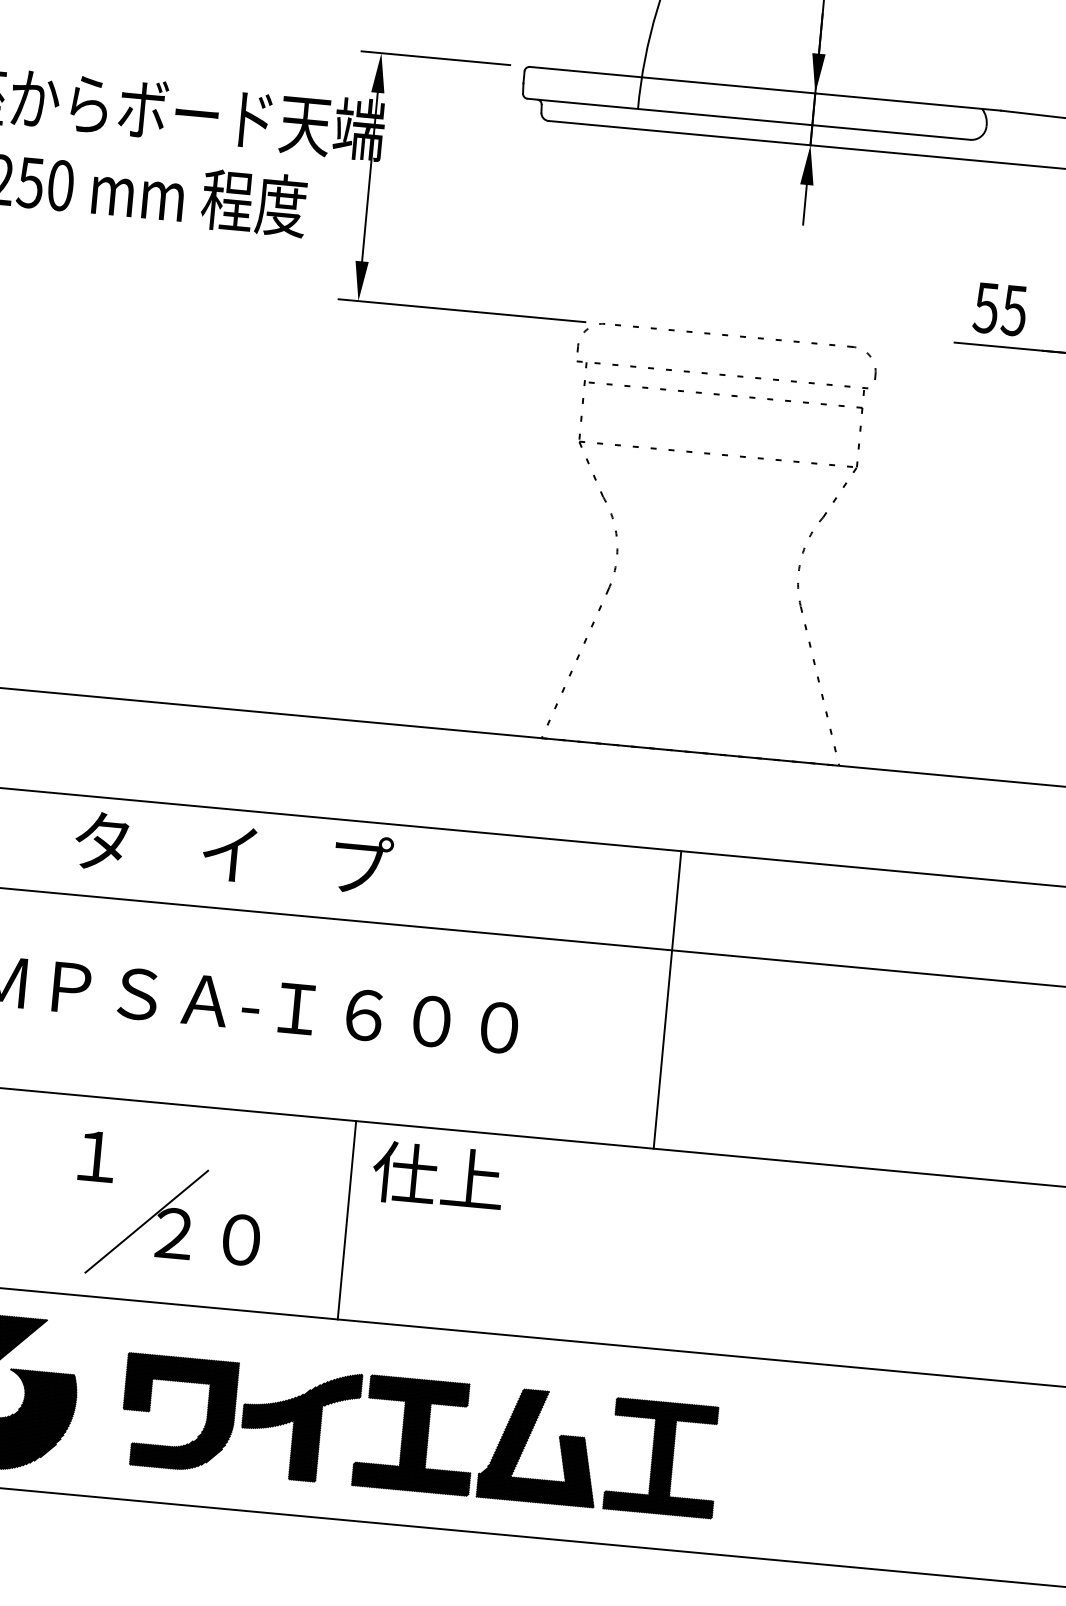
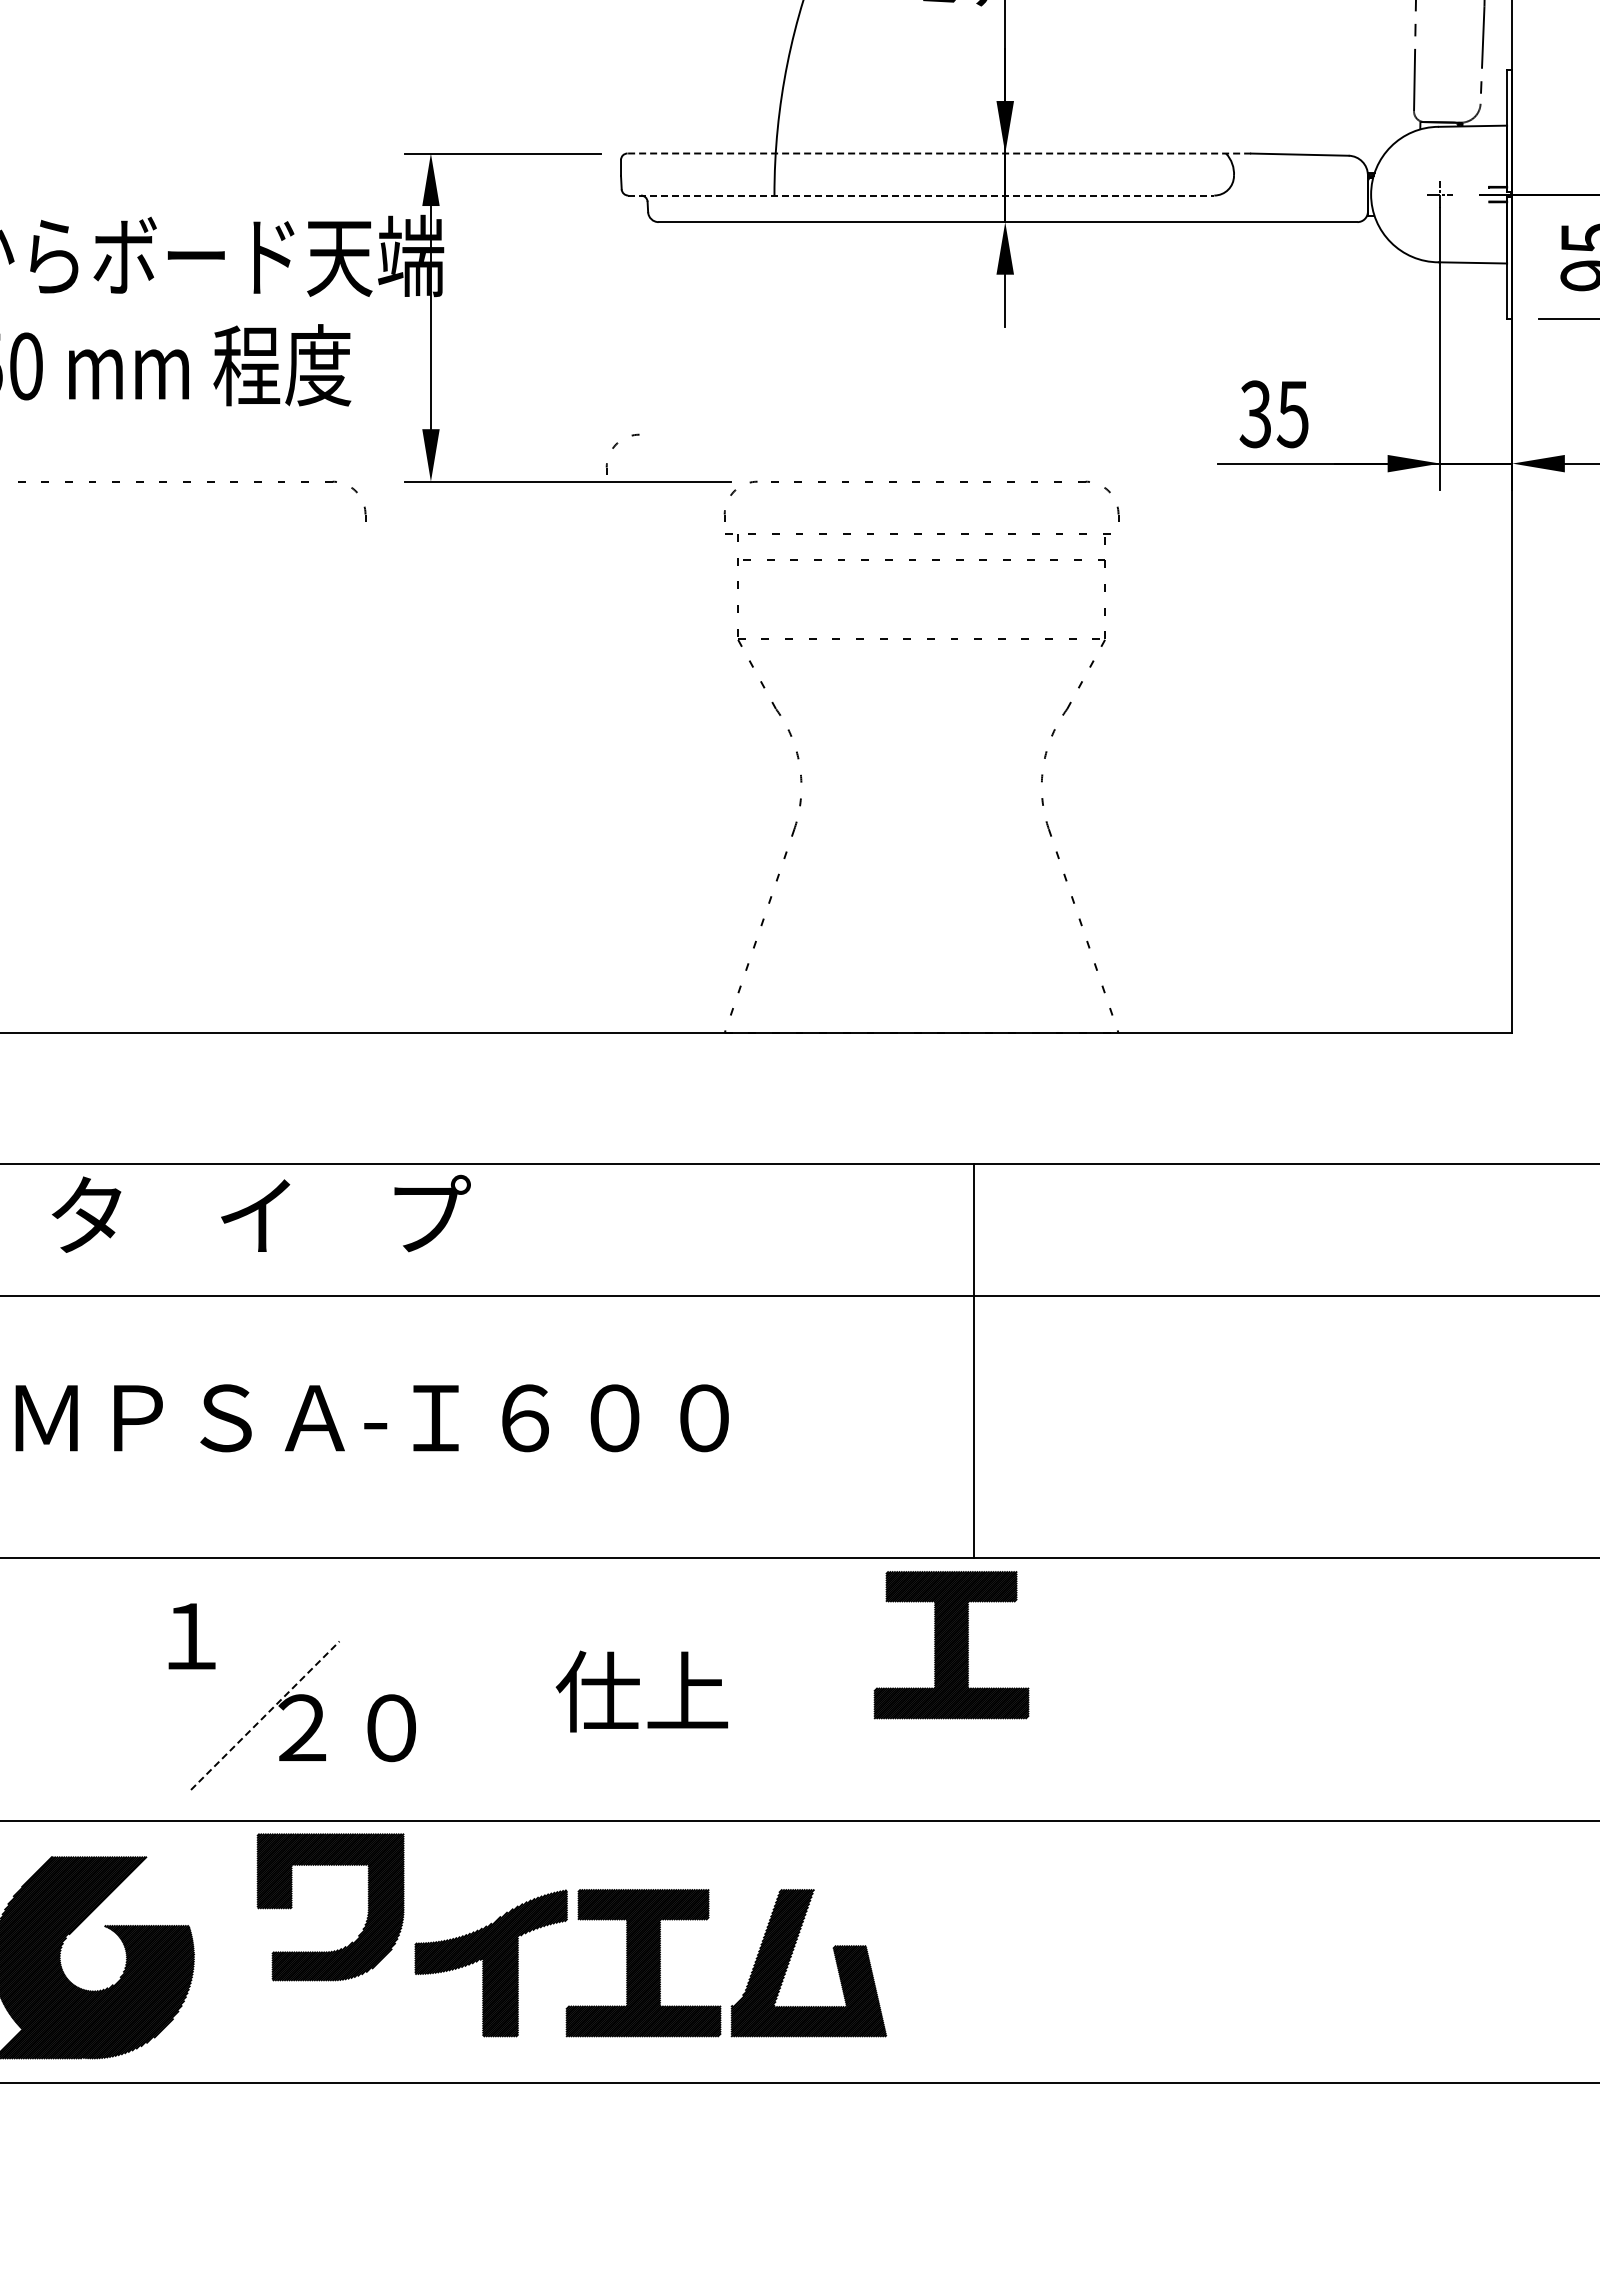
line: (765, 88) -> (939, 153), solid -> dashed
line: (749, 119) -> (921, 195), solid -> dashed
part: (176, 284) -> (190, 482), added
part: (500, 287) -> (615, 446), added
text: (986, 307) -> (1255, 413), 55 -> 35
text: (233, 852) -> (261, 1213), moved
line: (667, 1000) -> (973, 1361), moved
text: (437, 1176) -> (641, 1691), moved
part: (670, 1216) -> (951, 1645), added
line: (346, 1220) -> (527, 1689), removed
line: (146, 1221) -> (265, 1715), solid -> dashed
part: (206, 1416) -> (367, 1907), moved
part: (662, 1458) -> (970, 1963), removed

